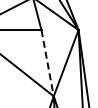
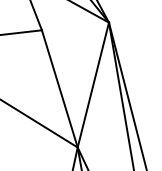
line: (47, 63) -> (59, 89), dashed -> solid

